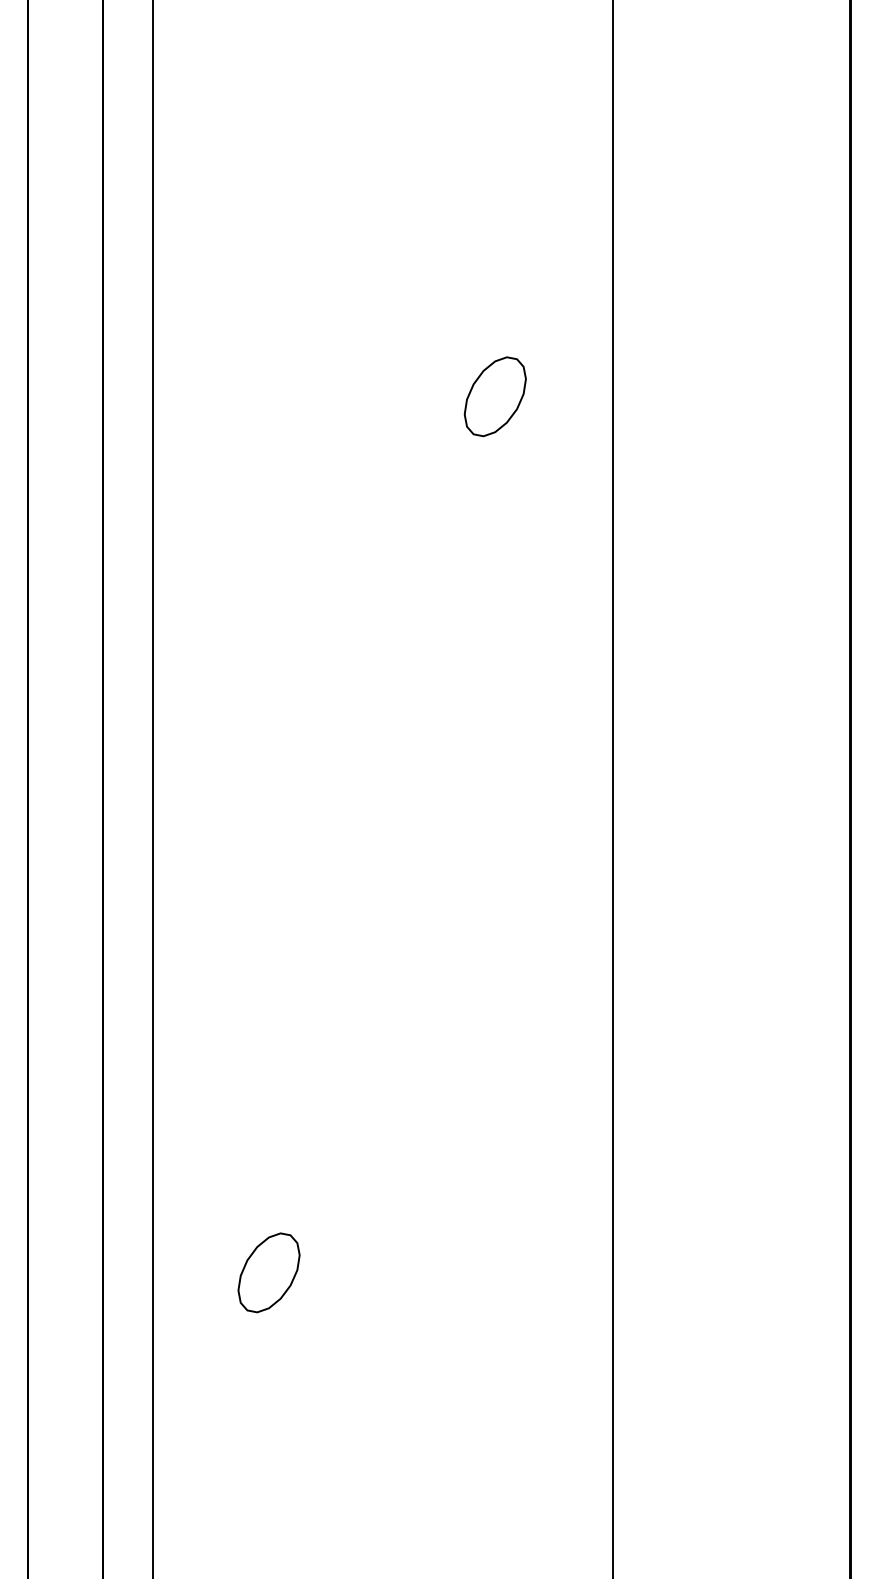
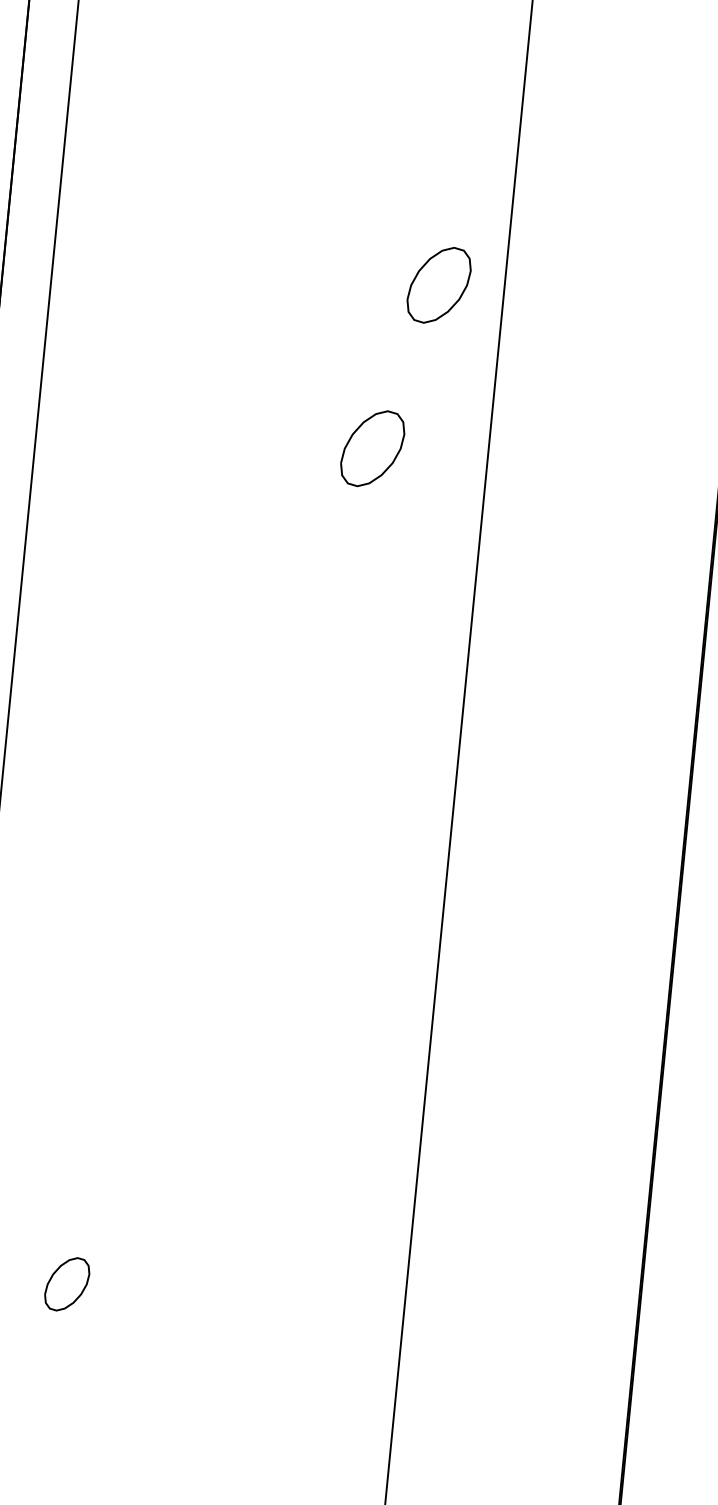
part: (545, 224) -> (438, 284), added
part: (268, 1272) -> (66, 1283), size x0.7

